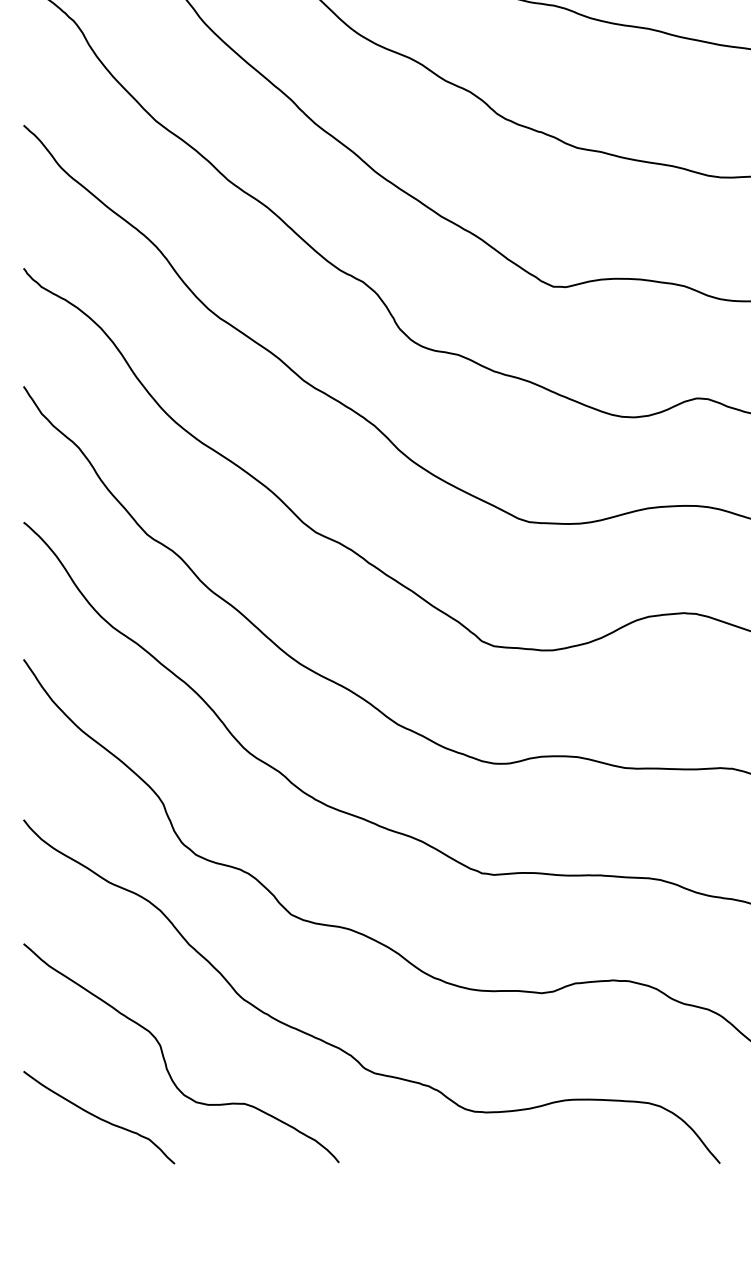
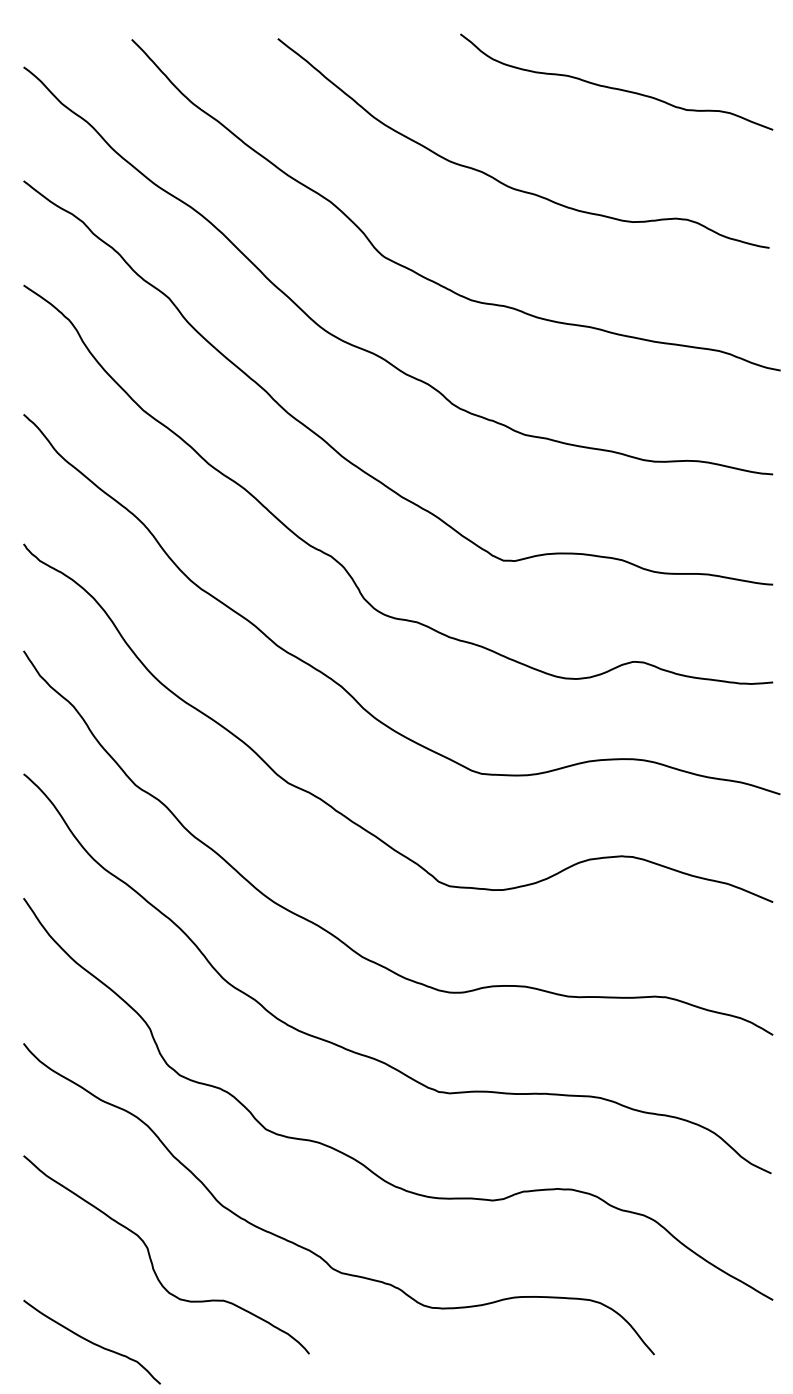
curve: (98, 1116) -> (91, 1341), moved

